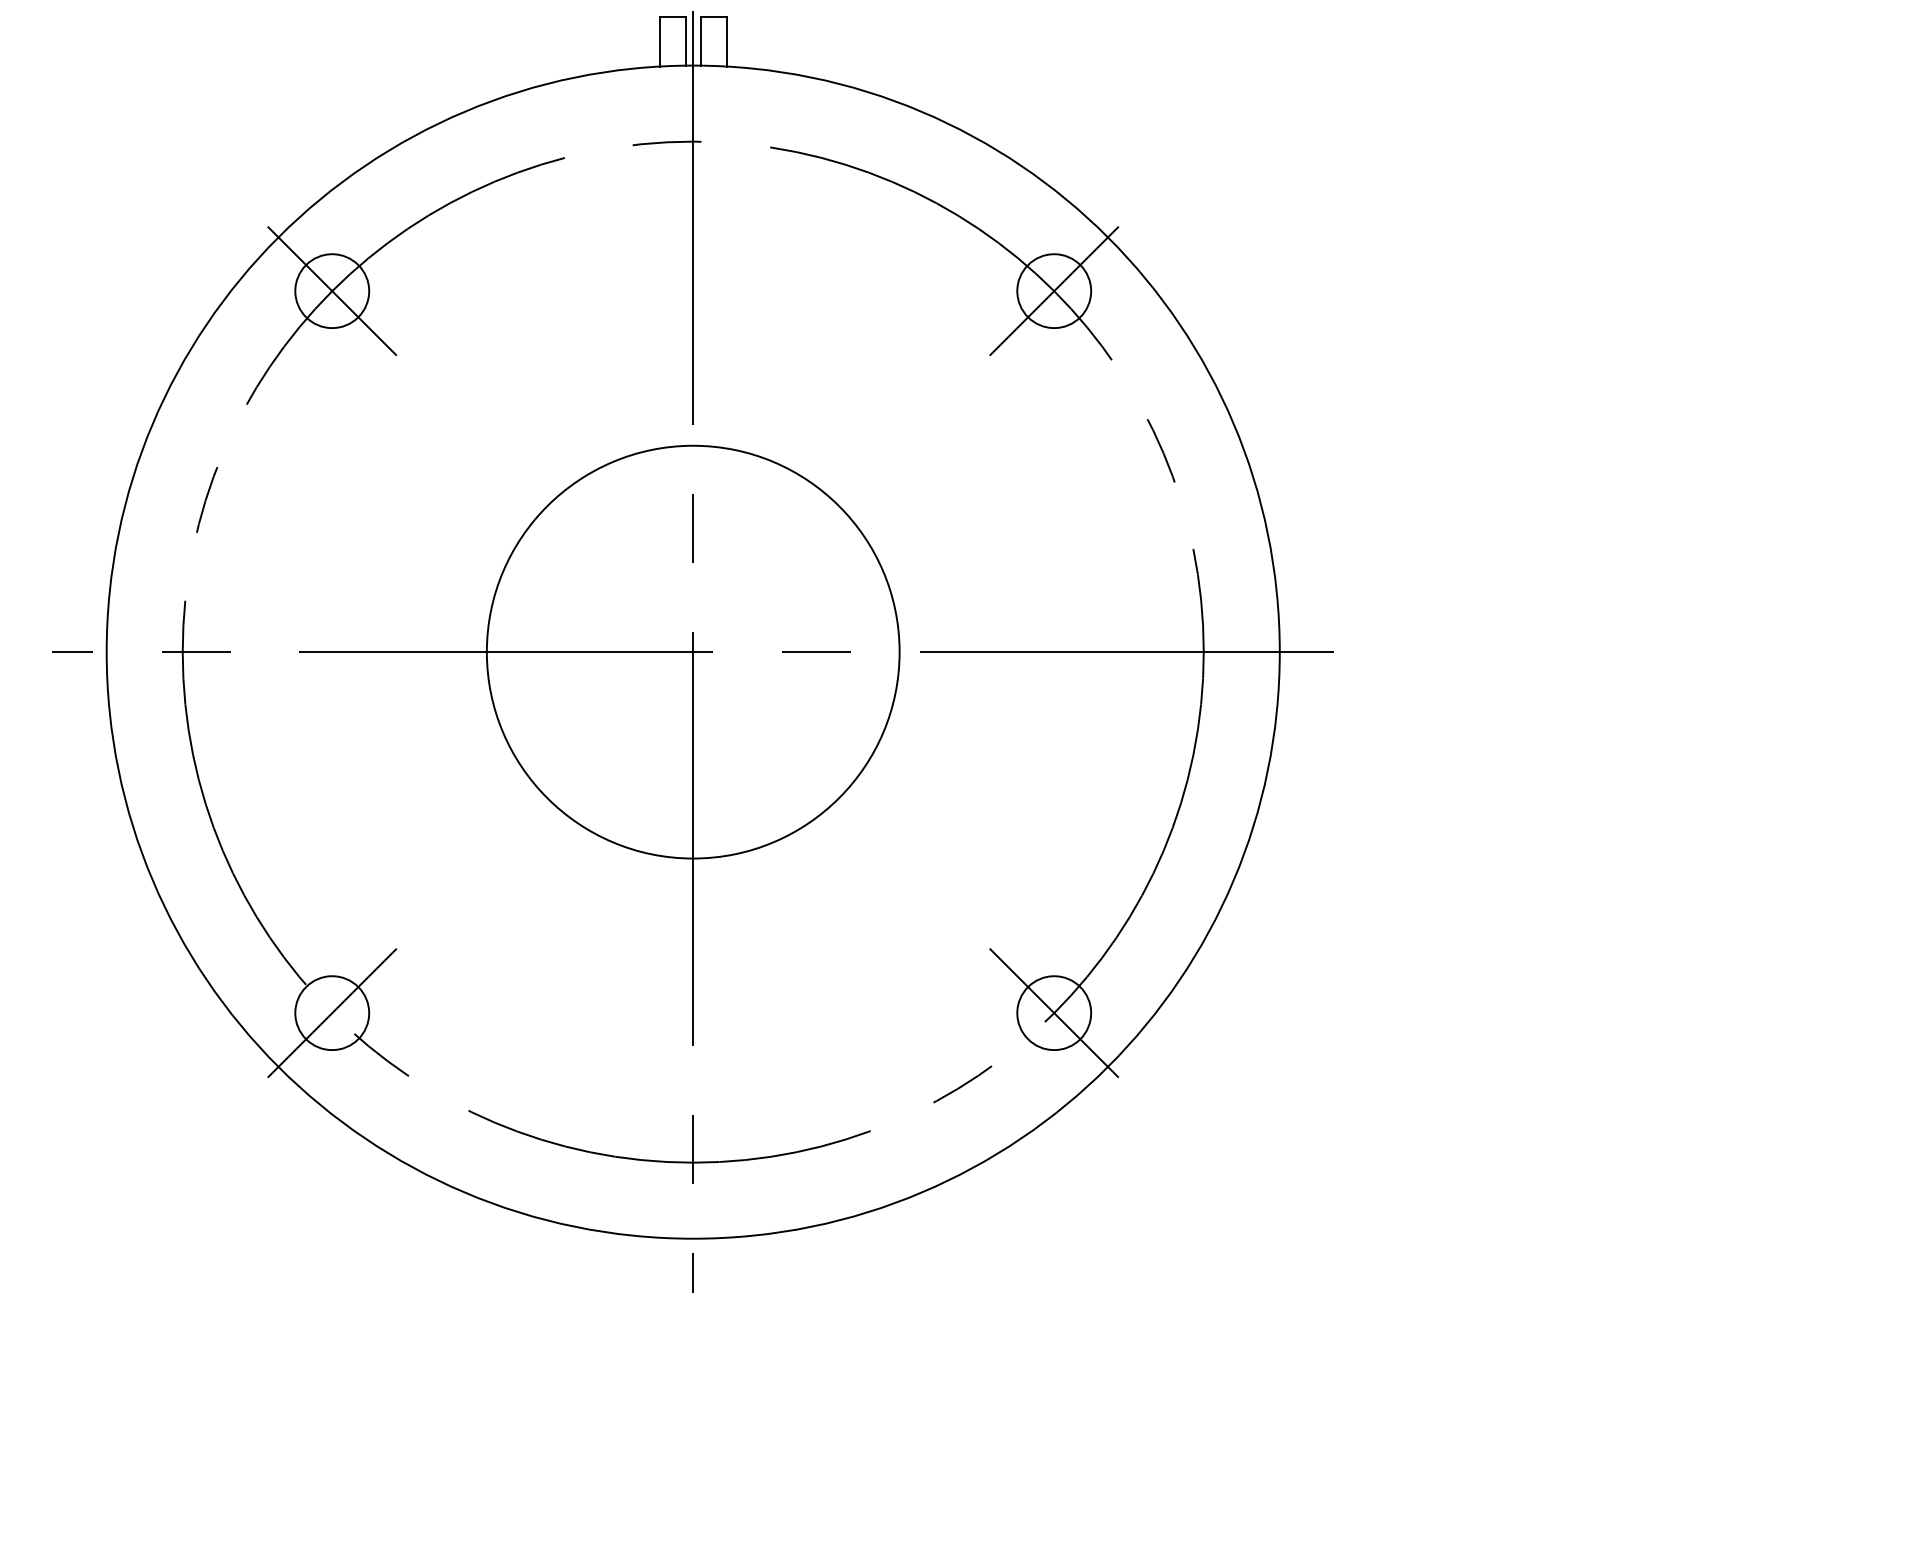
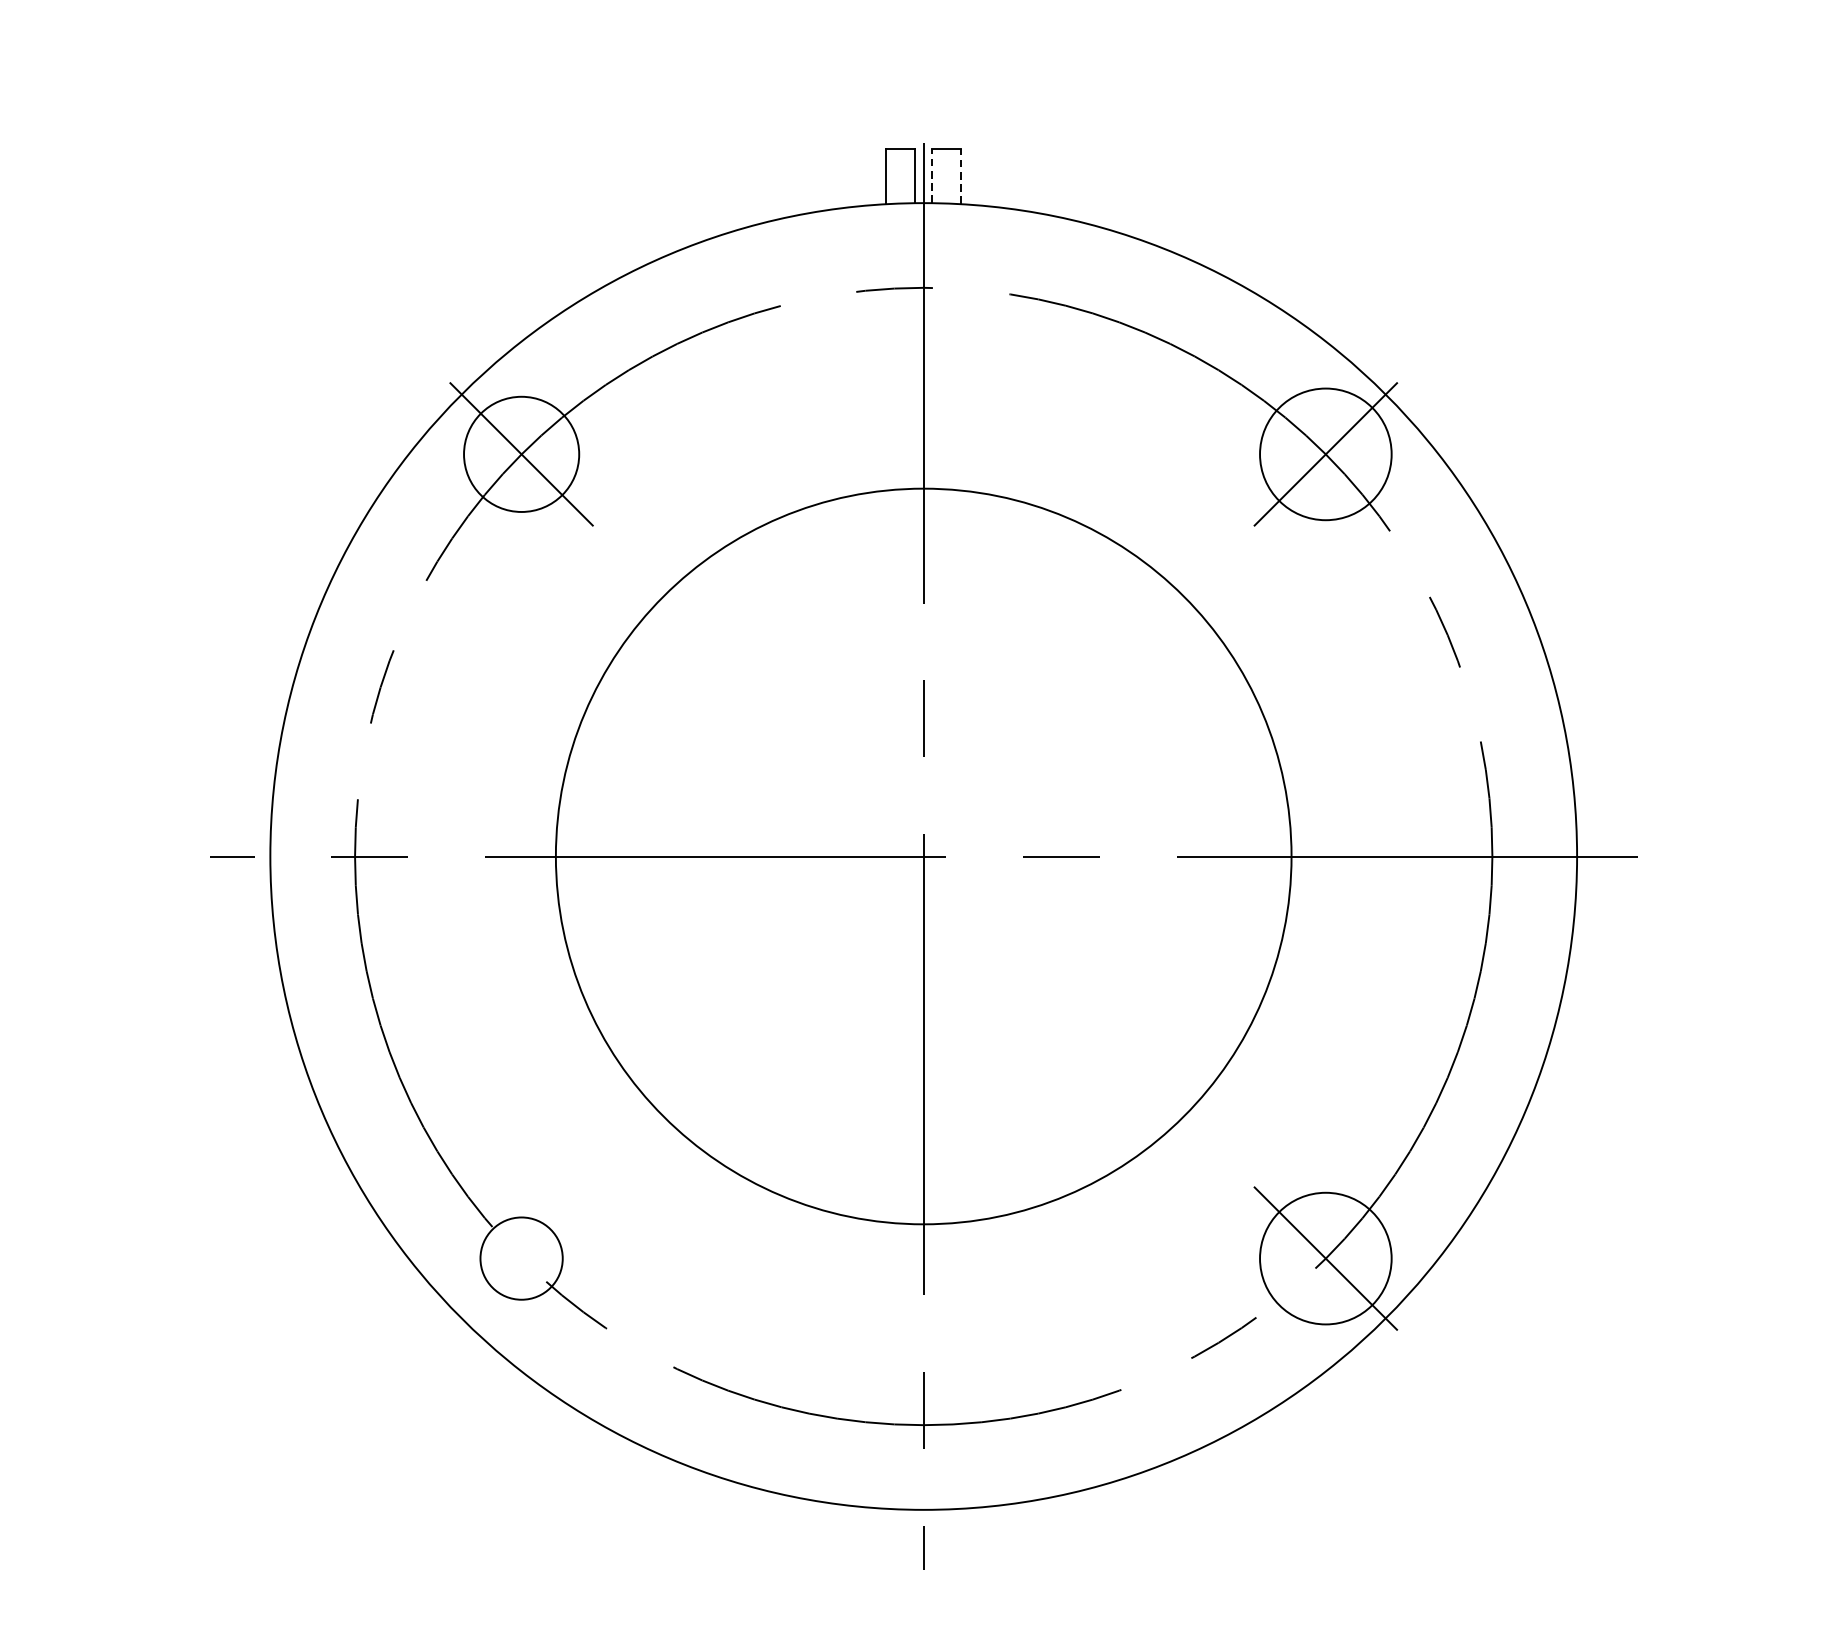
line: (700, 40) -> (931, 175), solid -> dashed
line: (726, 41) -> (960, 176), solid -> dashed
circle: (332, 291) -> (521, 454), size x1.4
circle: (1054, 291) -> (1326, 454), size x1.6
circle: (692, 651) -> (922, 855), size x1.6
line: (331, 1012) -> (520, 1257), removed
circle: (1054, 1013) -> (1326, 1258), size x1.6

